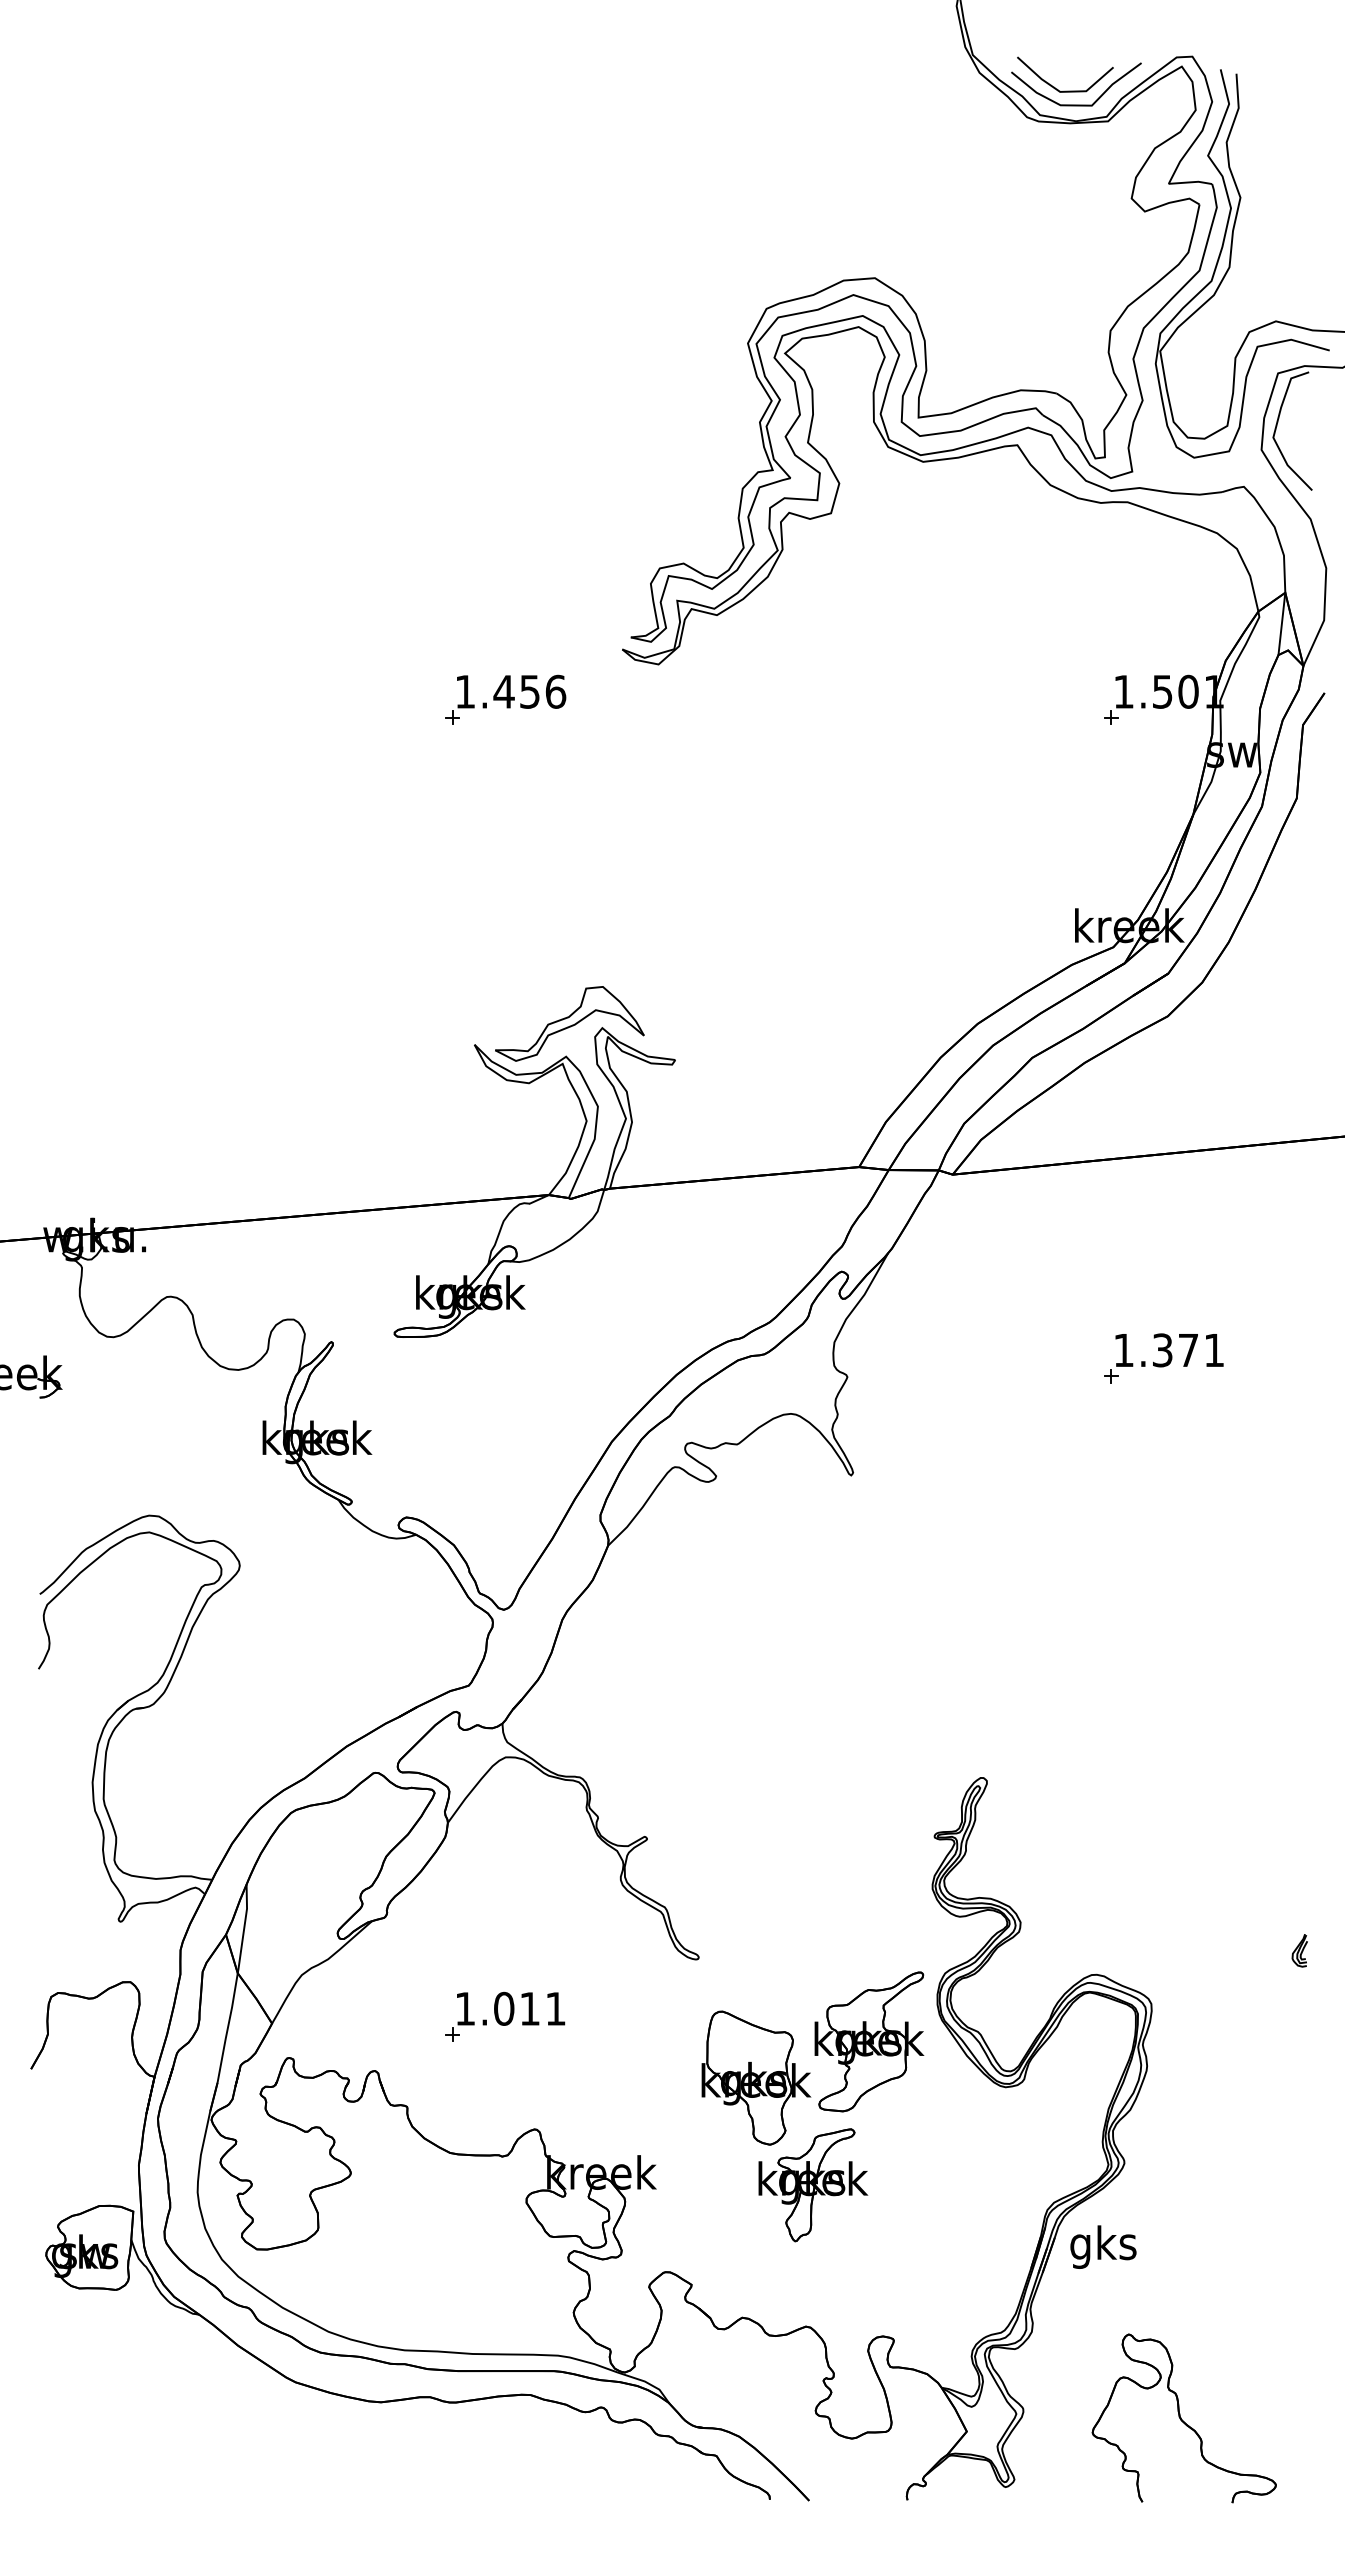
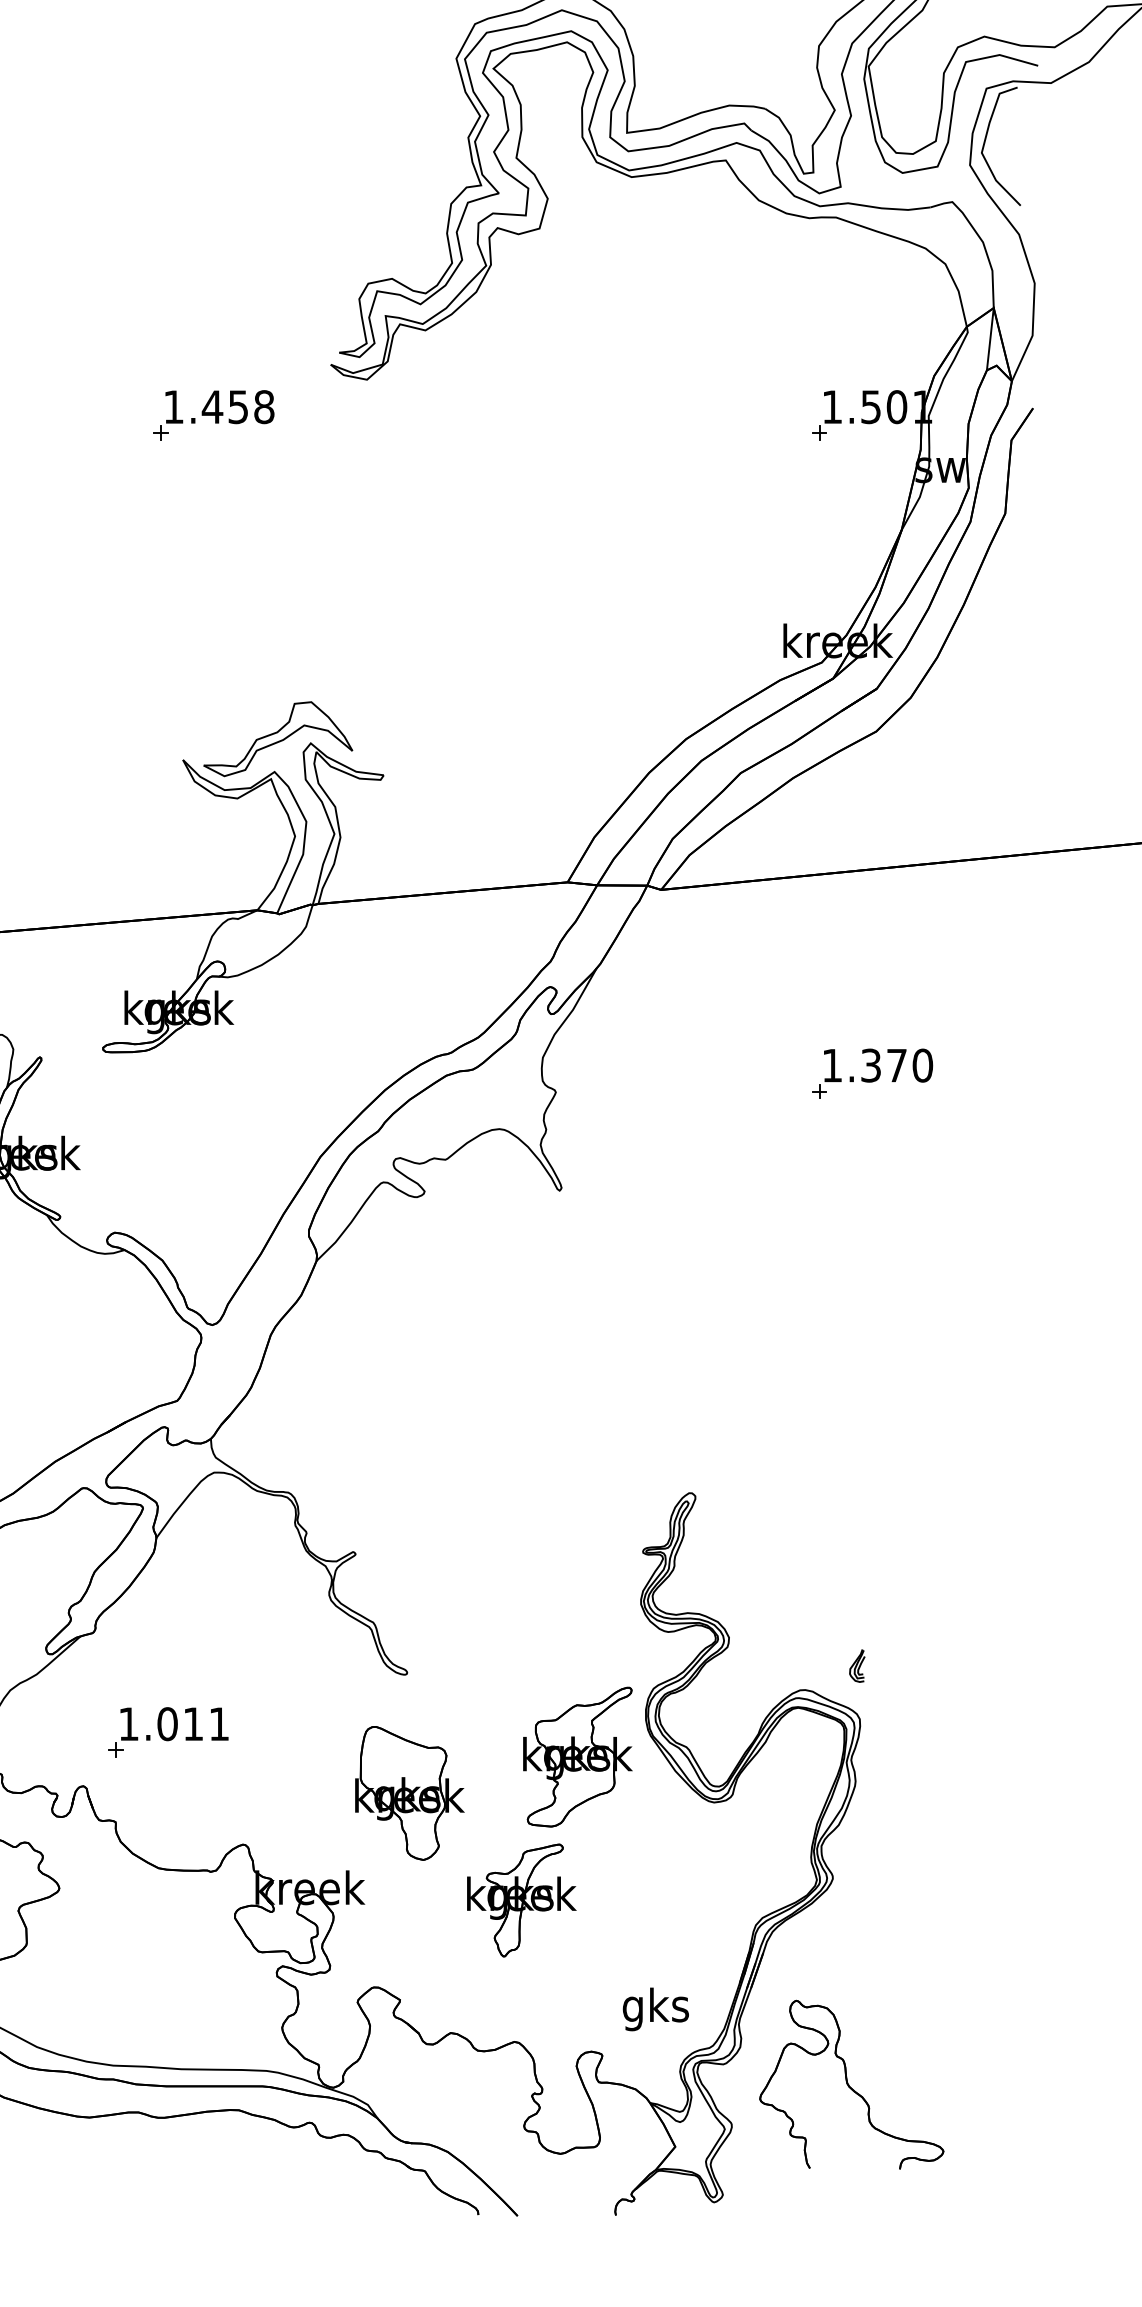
text: (555, 691) -> (263, 406), 1.456 -> 1.458
text: (1214, 1350) -> (922, 1065), 1.371 -> 1.370
part: (1299, 1950) -> (856, 1665), moved
part: (505, 2016) -> (168, 1731), moved
part: (756, 2077) -> (409, 1792), moved
text: (1103, 2246) -> (655, 2008), moved
part: (1183, 2418) -> (850, 2084), moved

